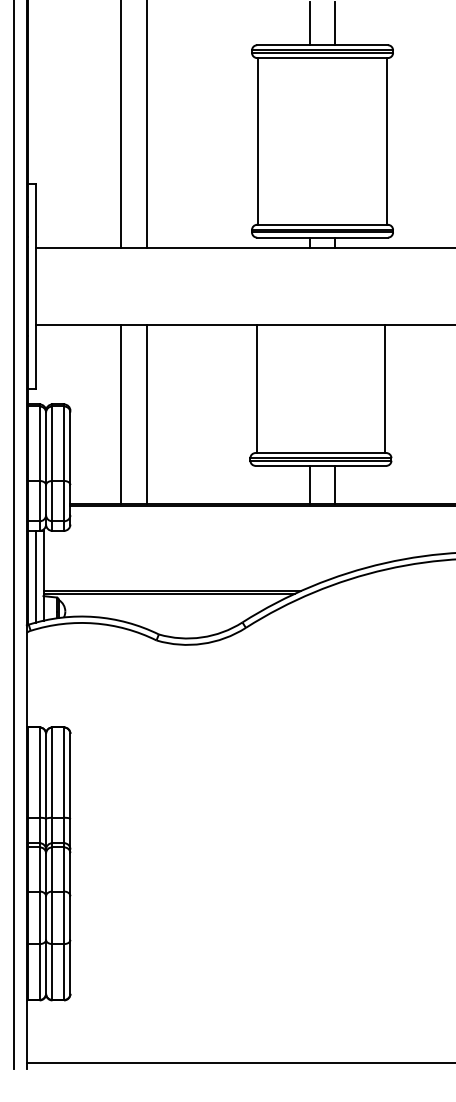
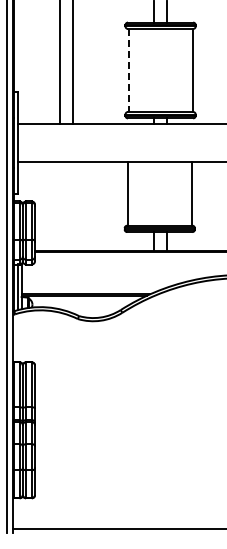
line: (258, 141) -> (128, 70), solid -> dashed
line: (121, 414) -> (60, 206), removed
line: (147, 414) -> (73, 206), removed

